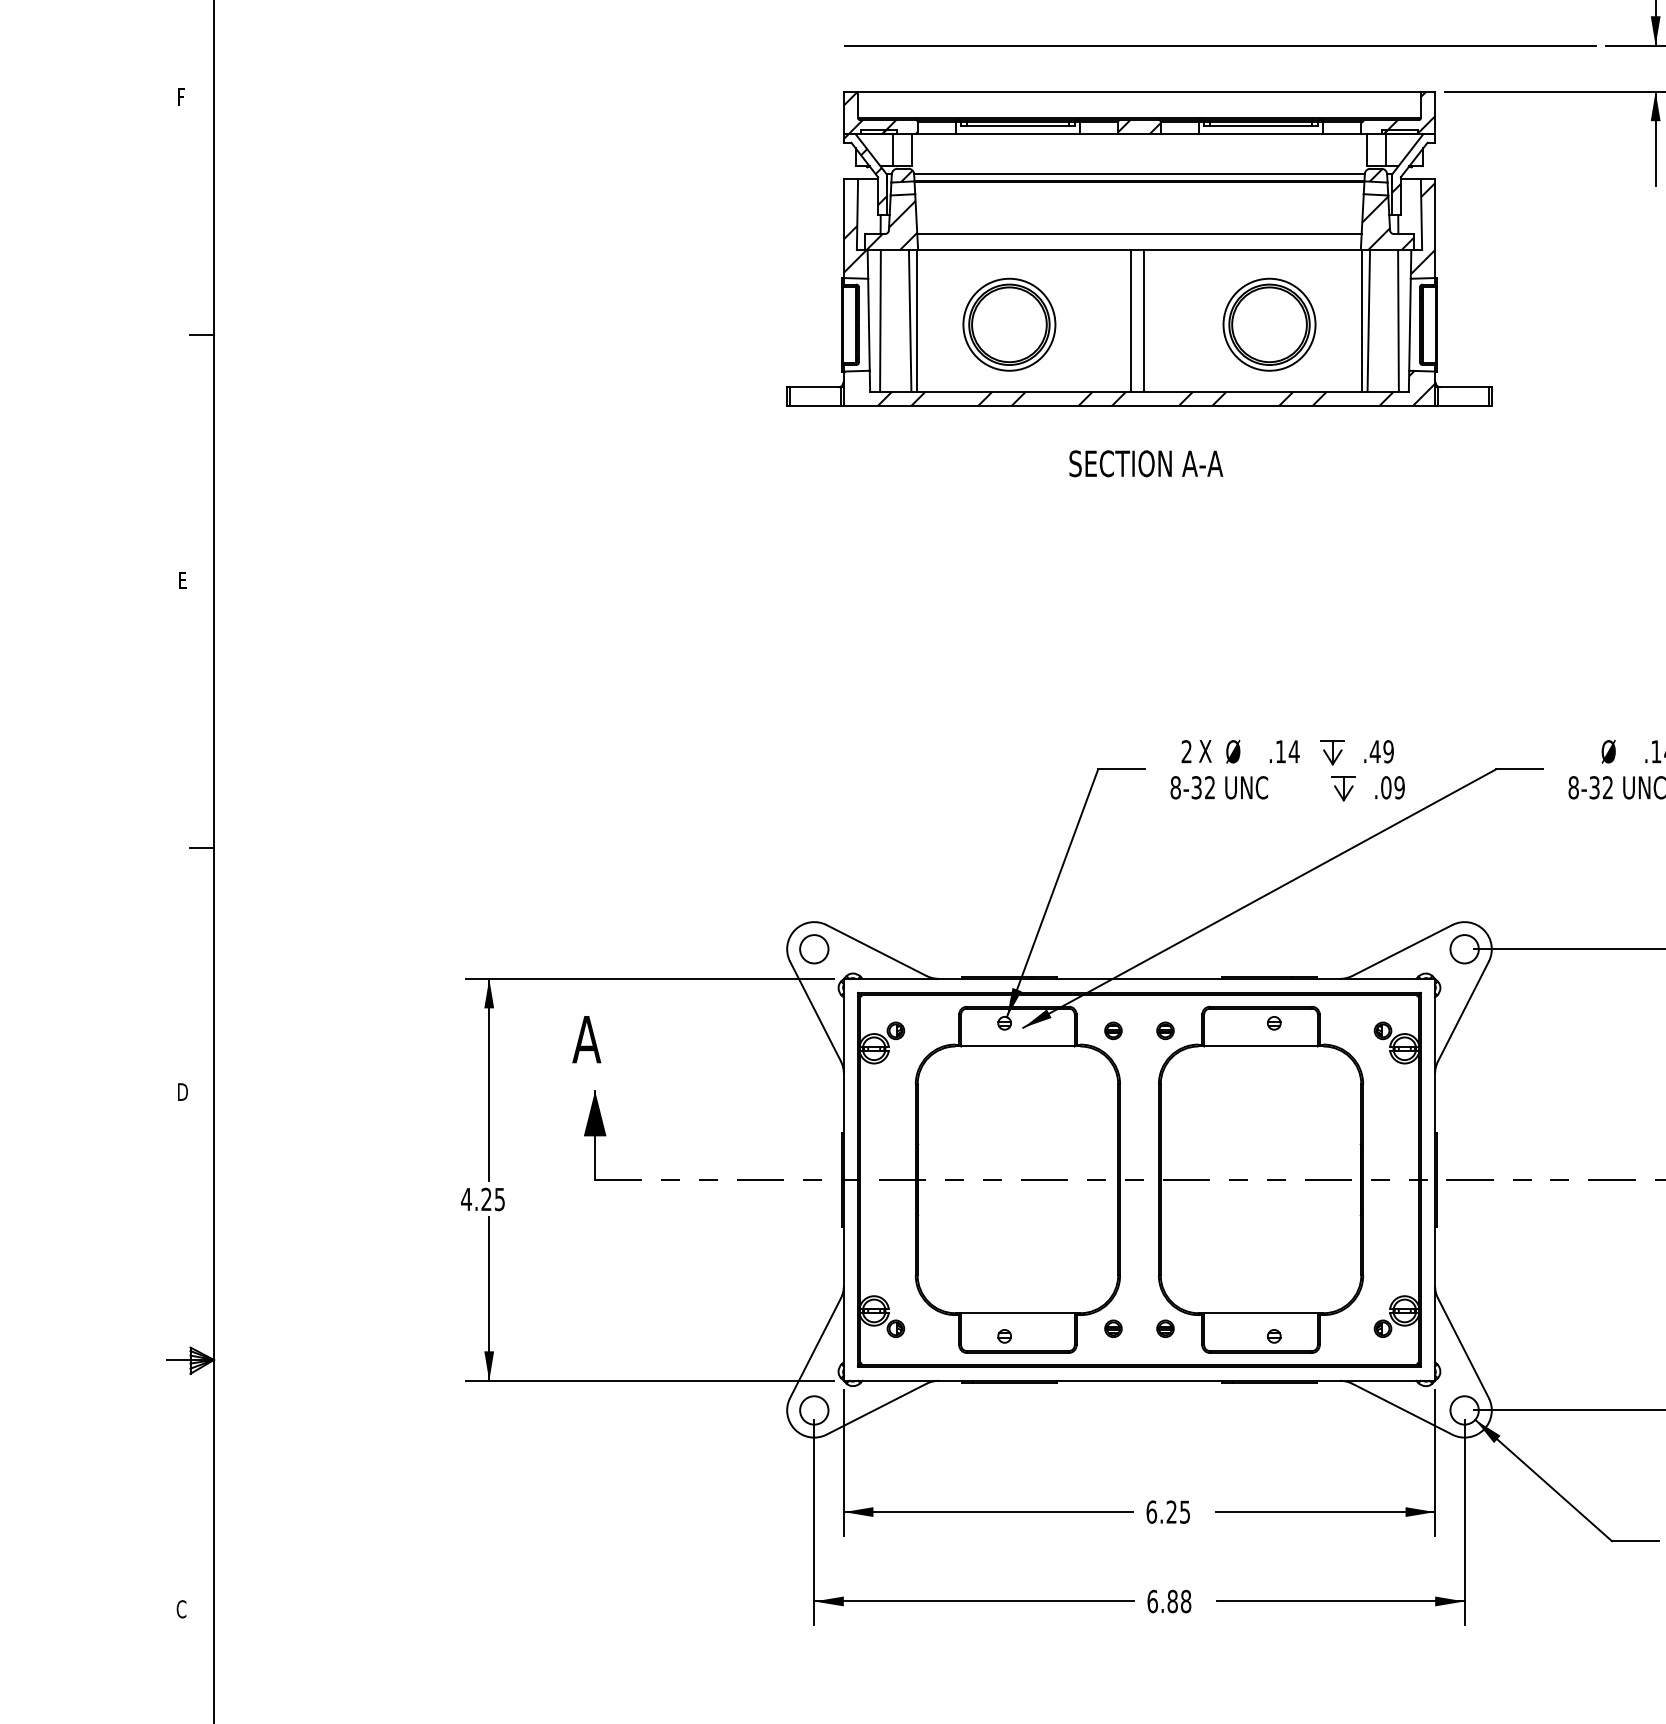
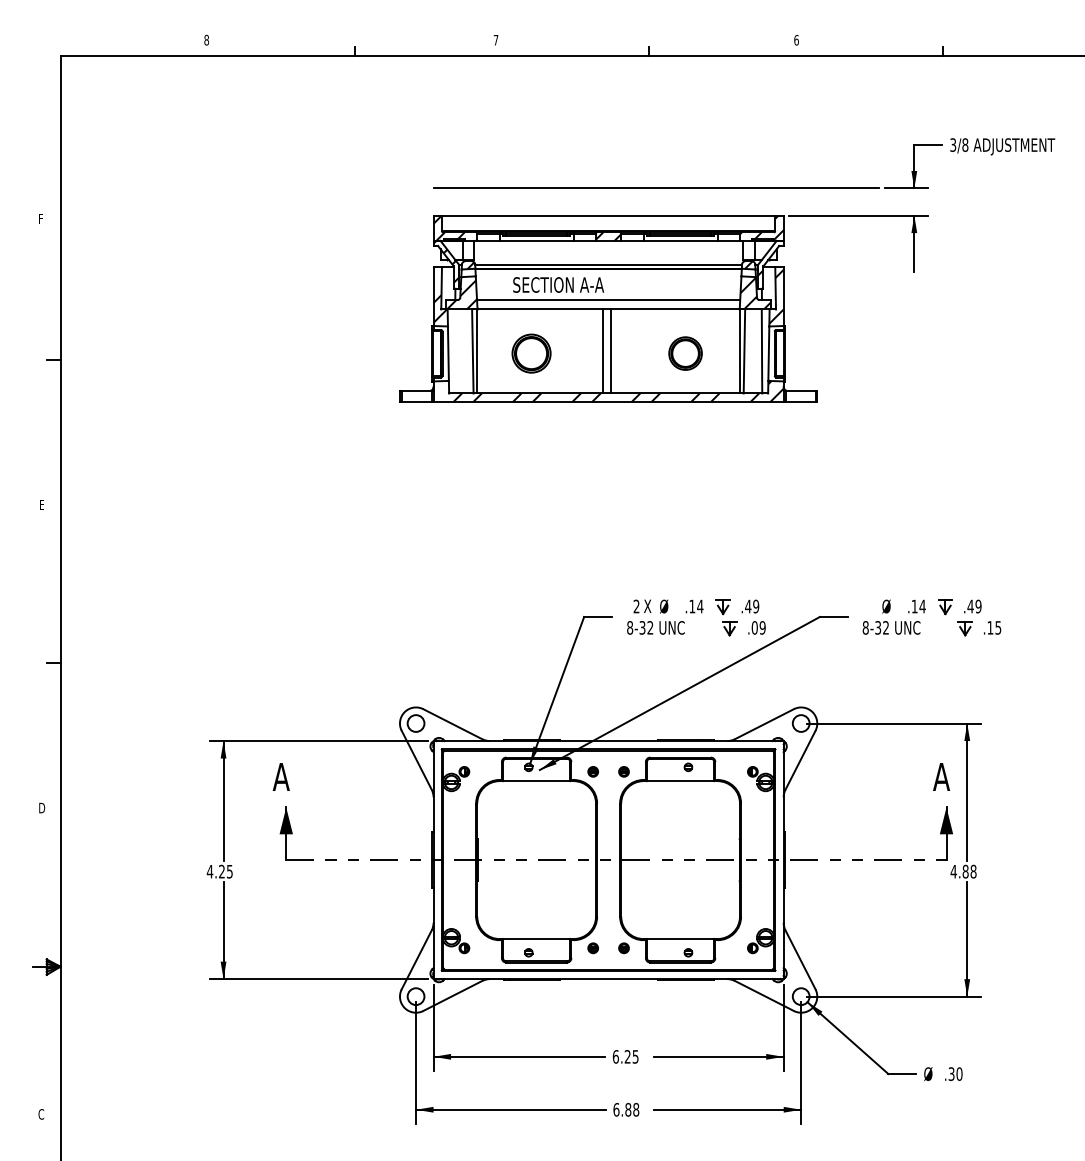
line: (880, 321) -> (455, 351), removed
part: (1009, 324) -> (531, 353), size x0.7
part: (1269, 324) -> (685, 353), size x0.6
text: (1146, 462) -> (558, 284), moved

